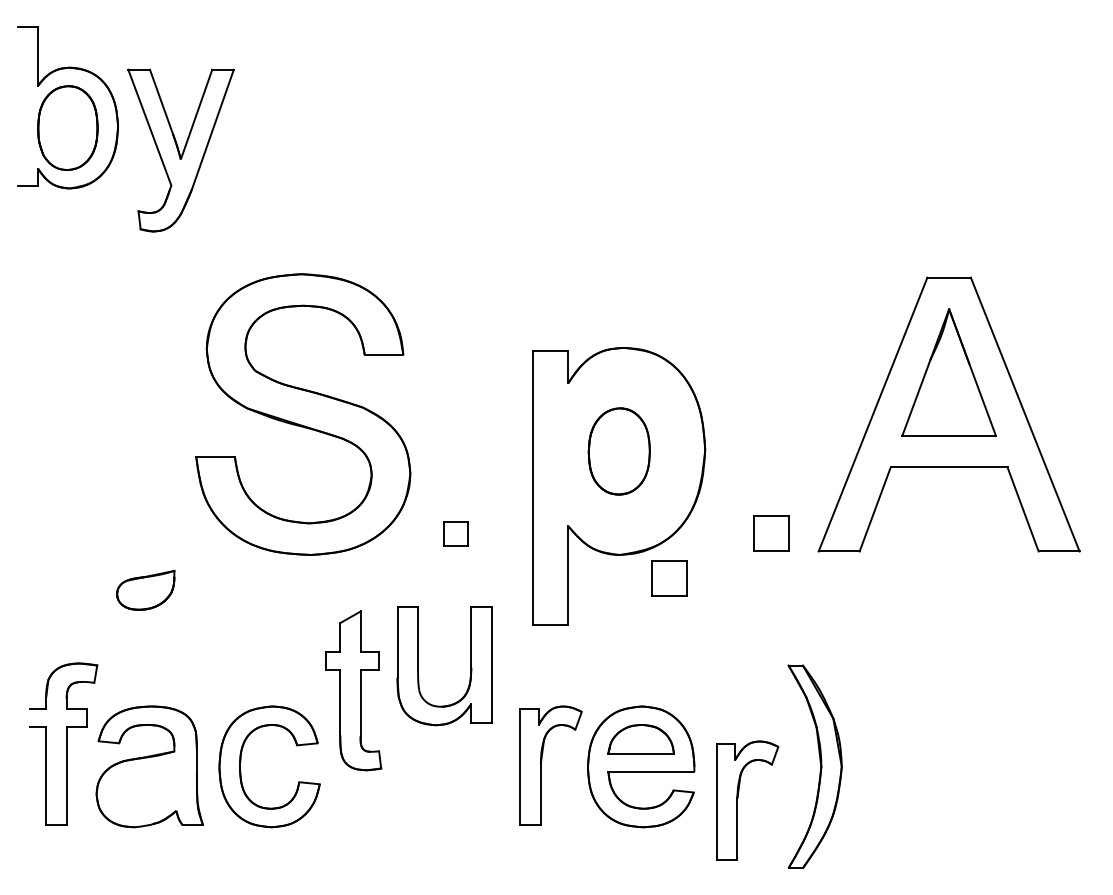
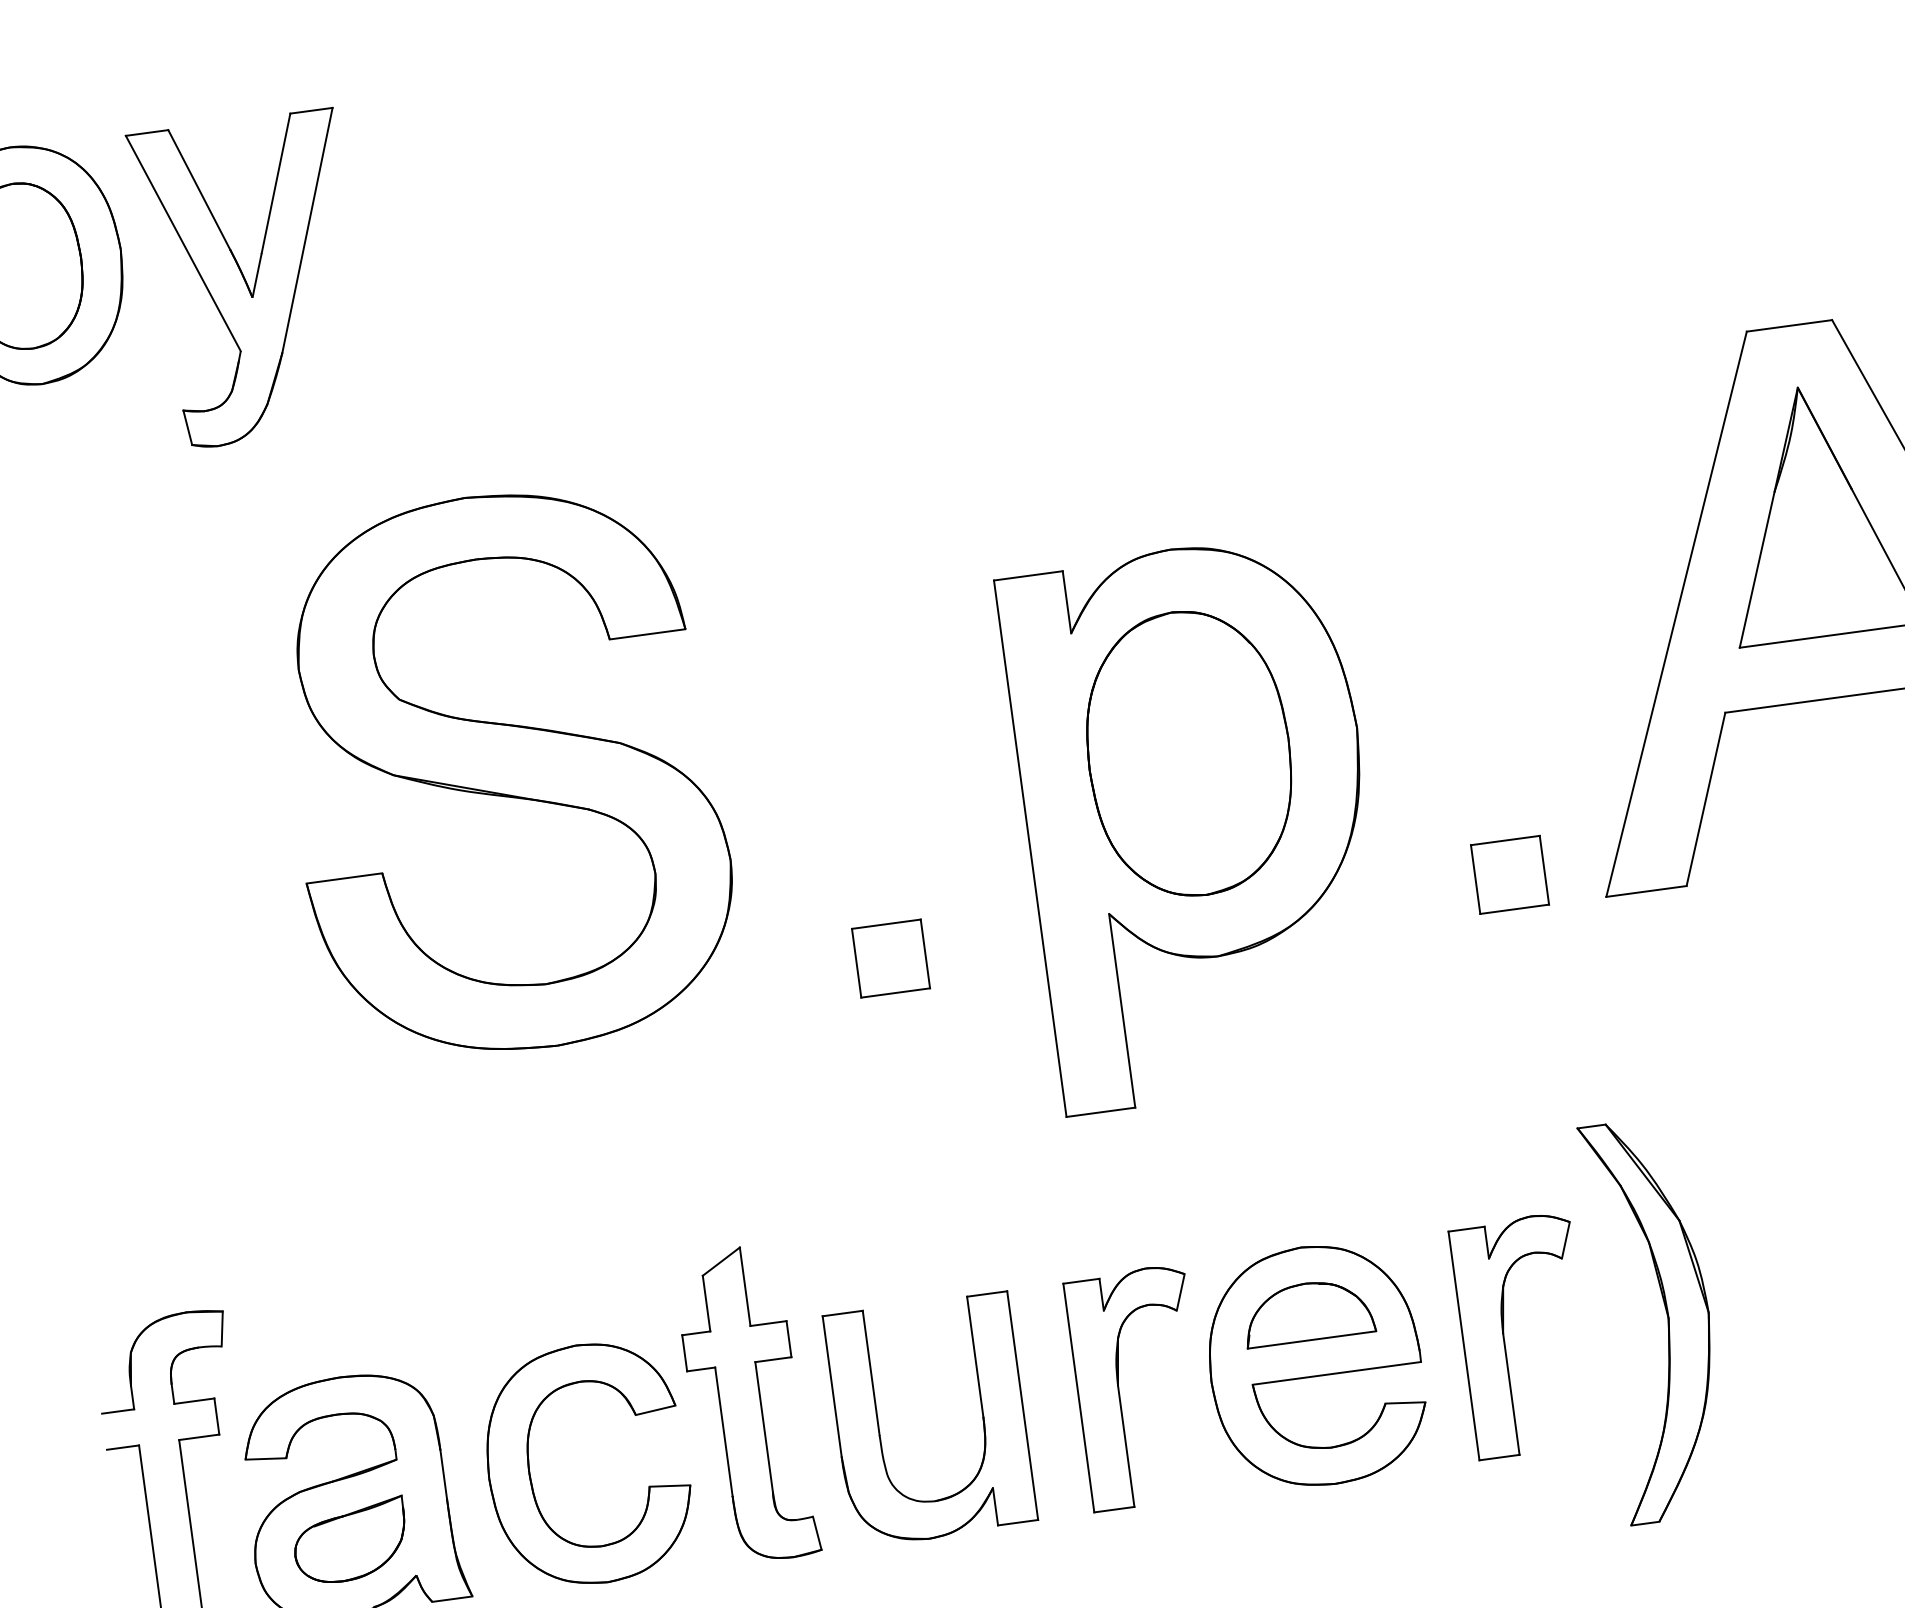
part: (303, 414) -> (505, 772), moved
part: (619, 451) -> (1189, 753), size x1.67
part: (456, 533) -> (891, 957), size x1.43
part: (669, 578) -> (1321, 989), removed
part: (145, 590) -> (350, 1541), moved
part: (418, 666) -> (879, 1428), moved
part: (353, 690) -> (746, 1404), moved
part: (738, 798) -> (1505, 1333), moved

